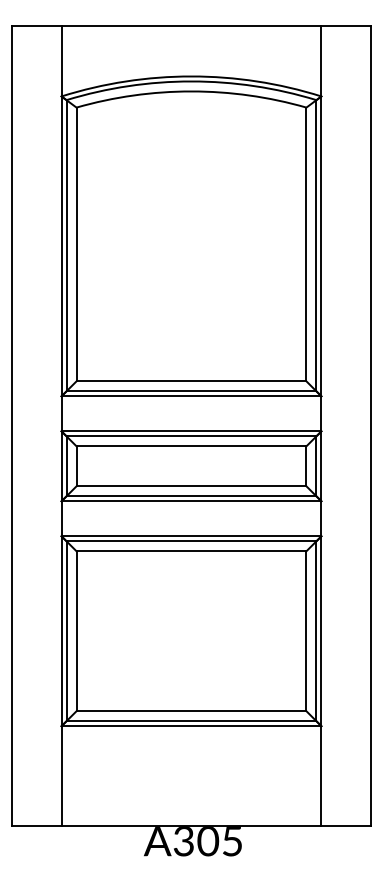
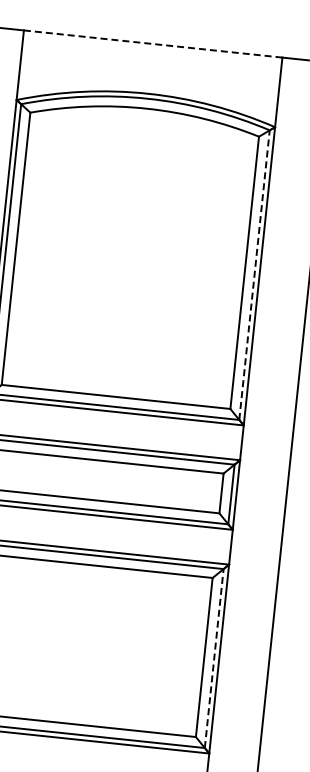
line: (191, 26) -> (153, 44), solid -> dashed
line: (316, 245) -> (254, 274), solid -> dashed
line: (316, 631) -> (214, 658), solid -> dashed

